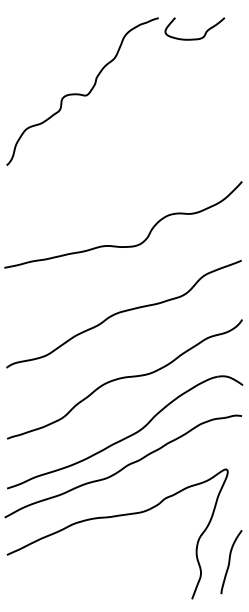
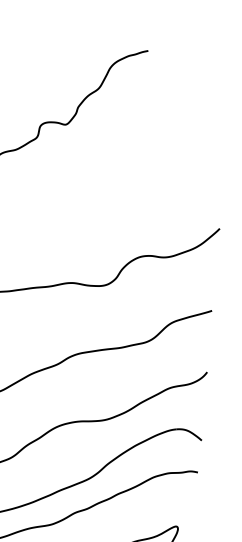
curve: (194, 38) -> (183, 75), removed

